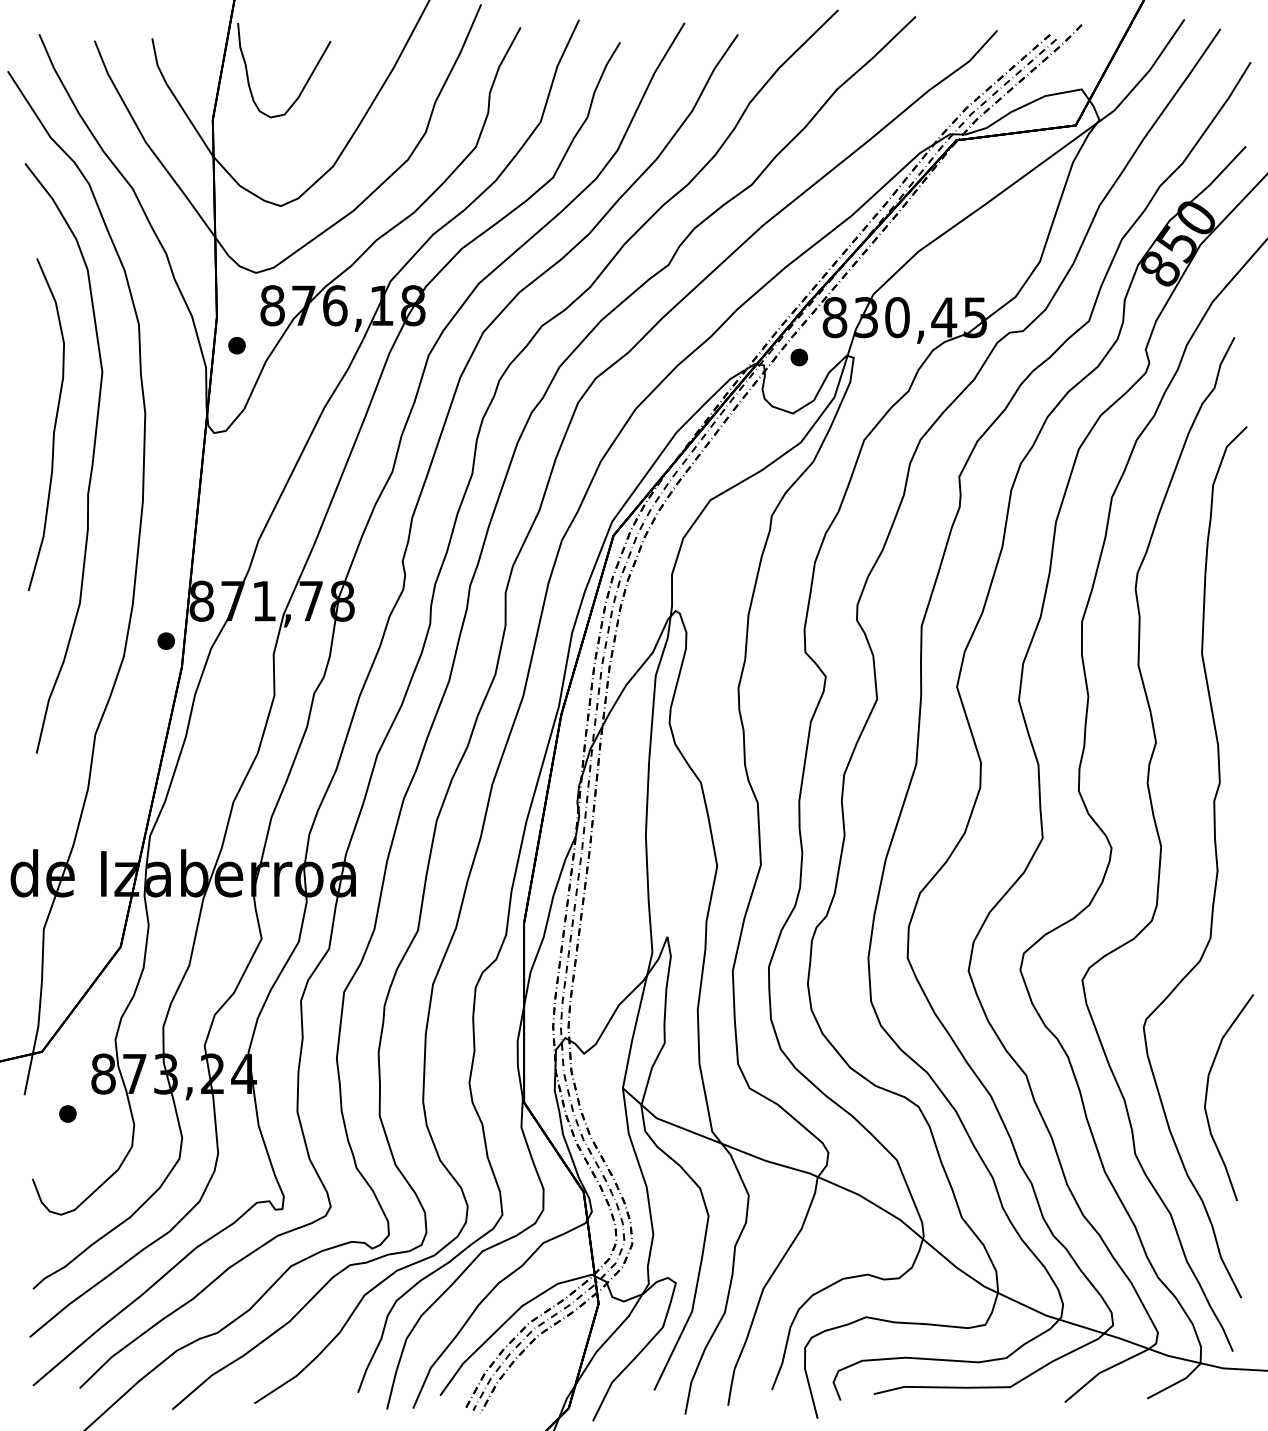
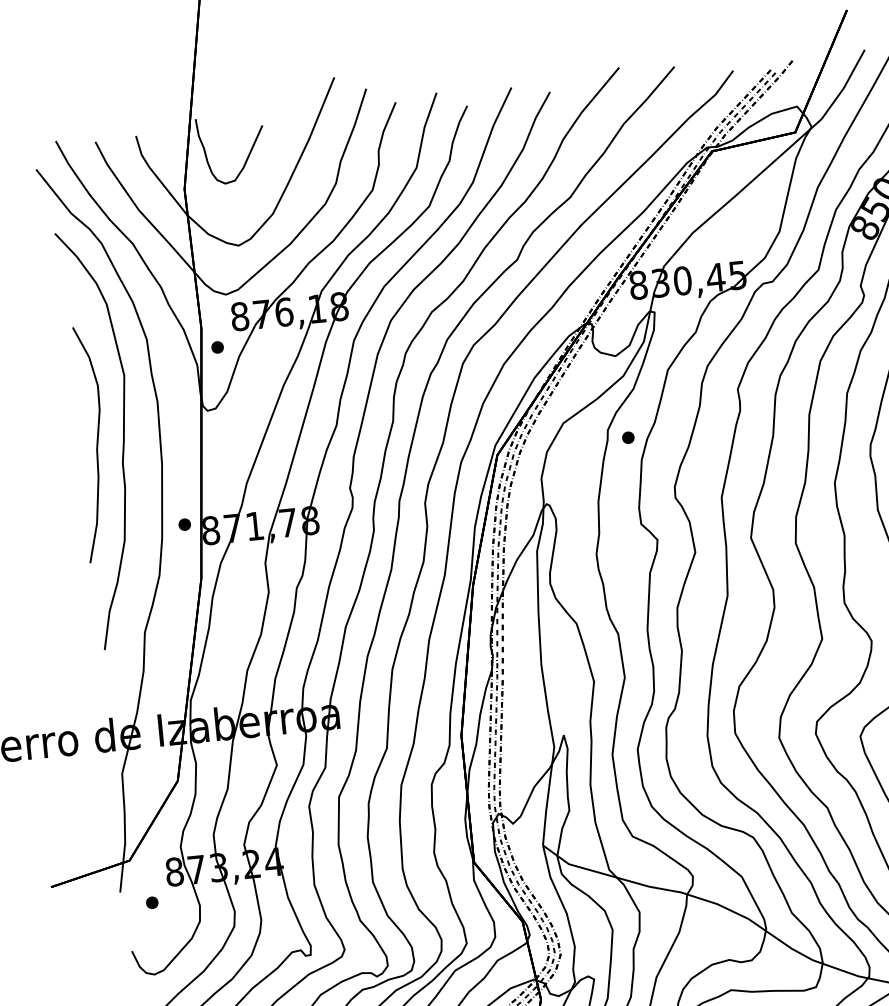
part: (799, 357) -> (628, 437), moved
curve: (53, 428) -> (96, 446), moved
part: (165, 640) -> (184, 524), moved

